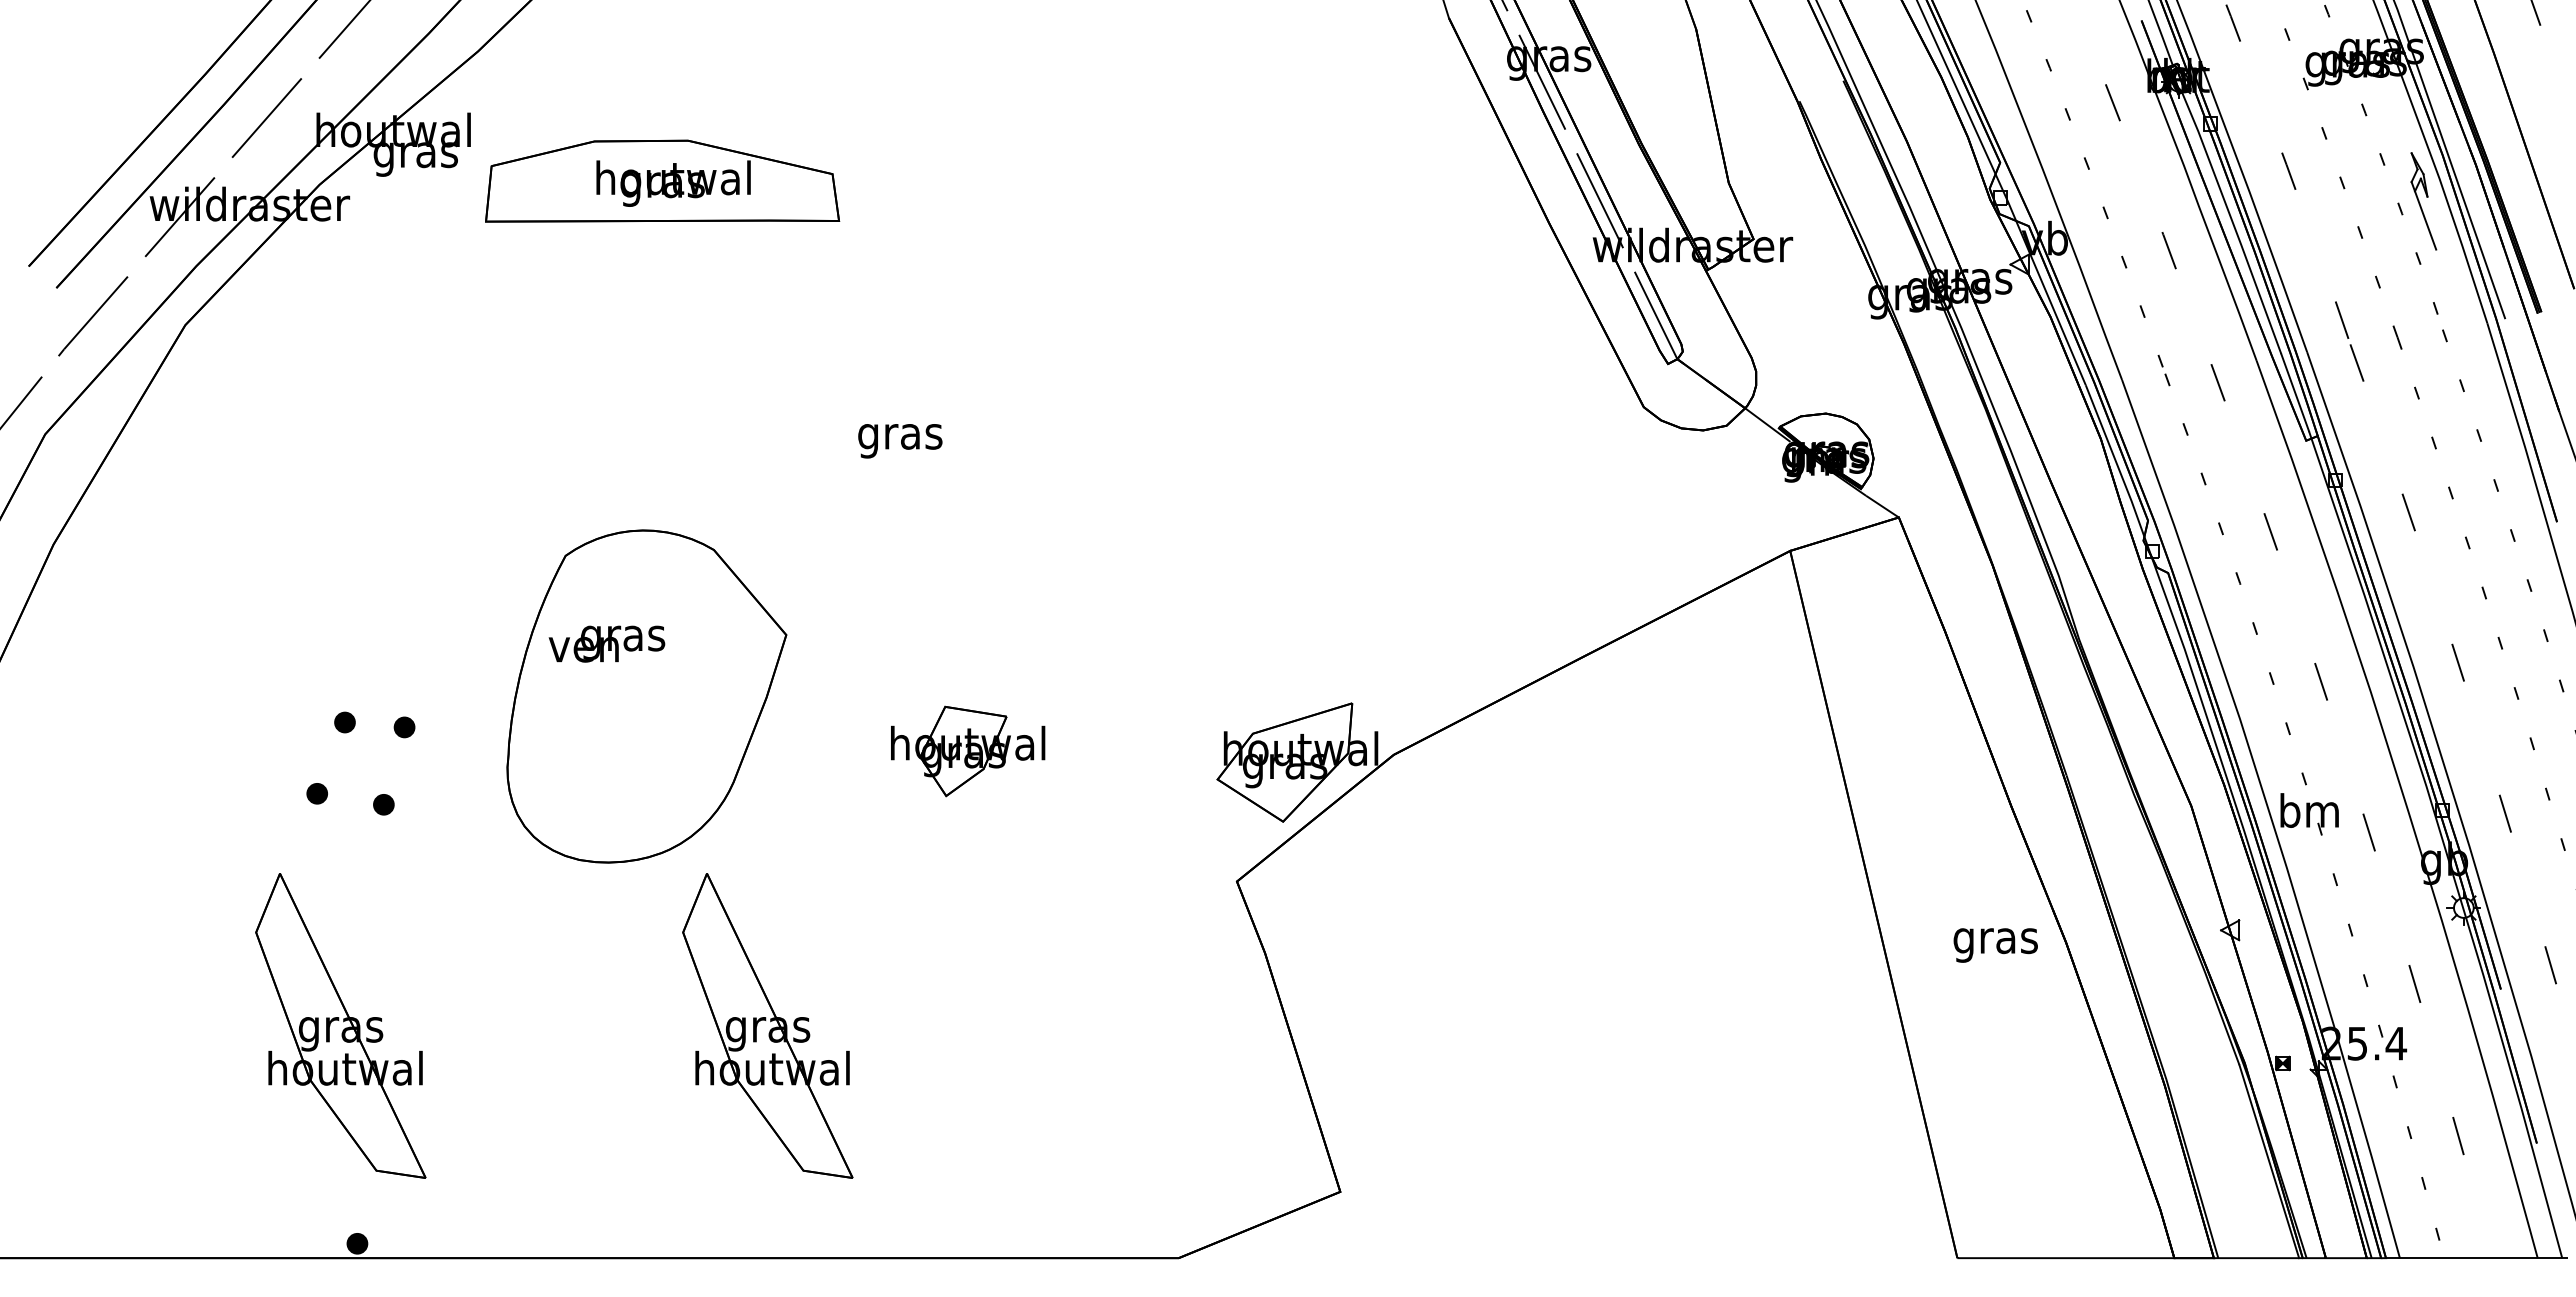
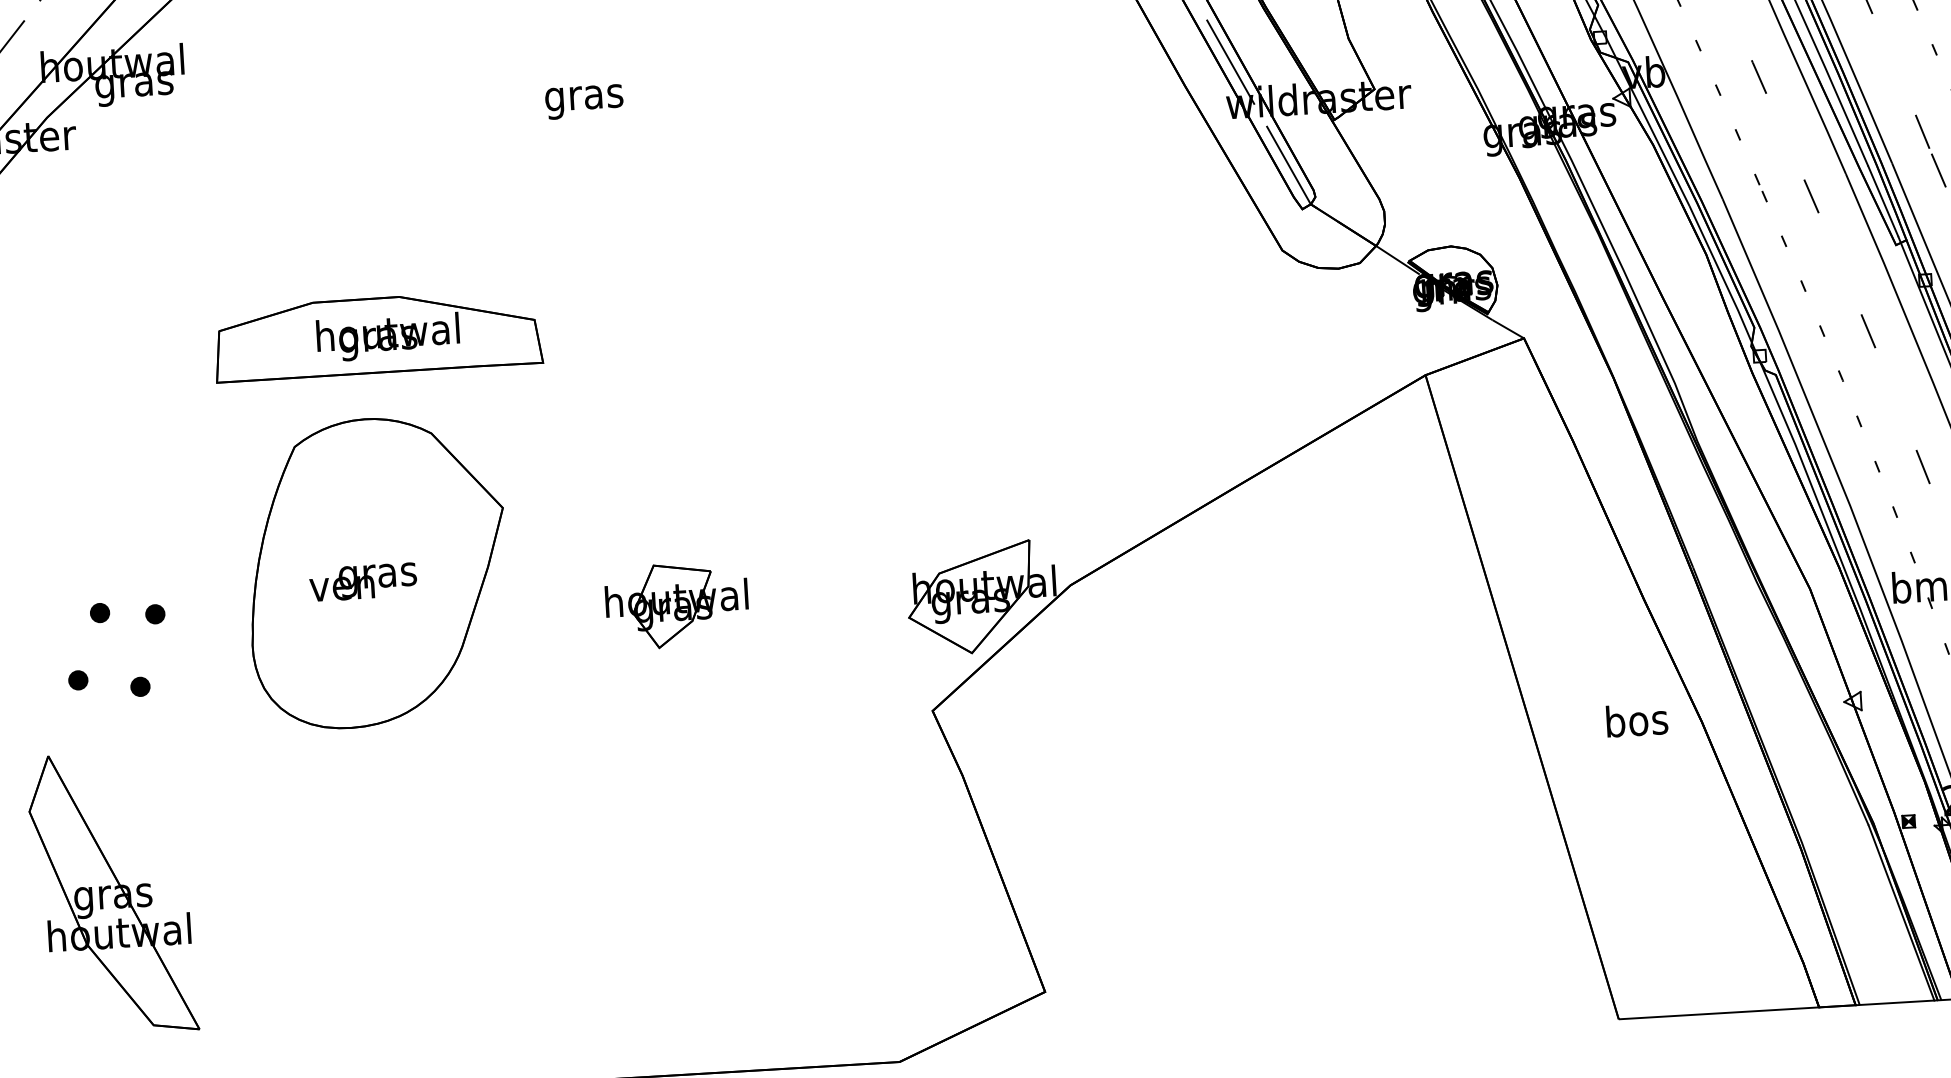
part: (662, 180) -> (377, 335), moved
text: (900, 441) -> (584, 102), moved
text: (606, 643) -> (362, 581), moved
text: (1995, 940) -> (1636, 723), gras -> bos
part: (767, 1025) -> (506, 869), removed

